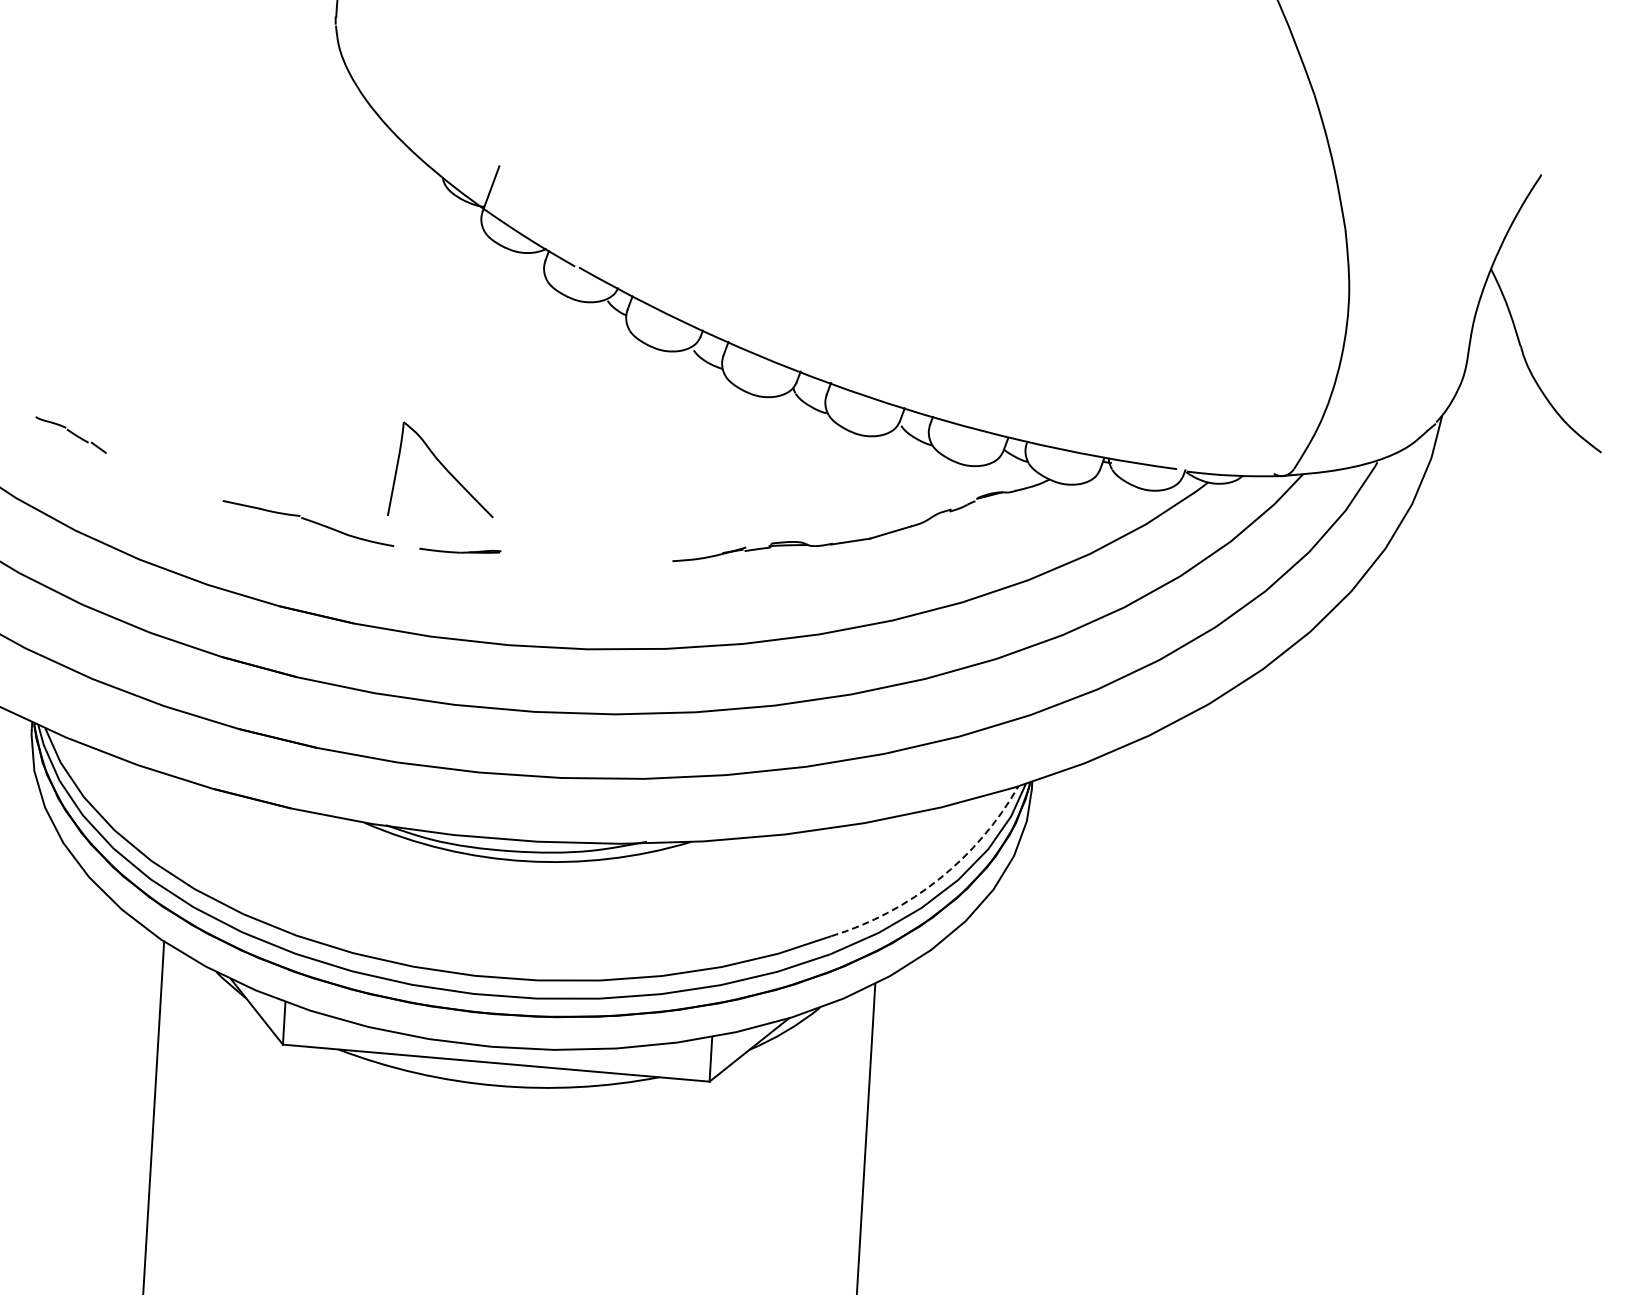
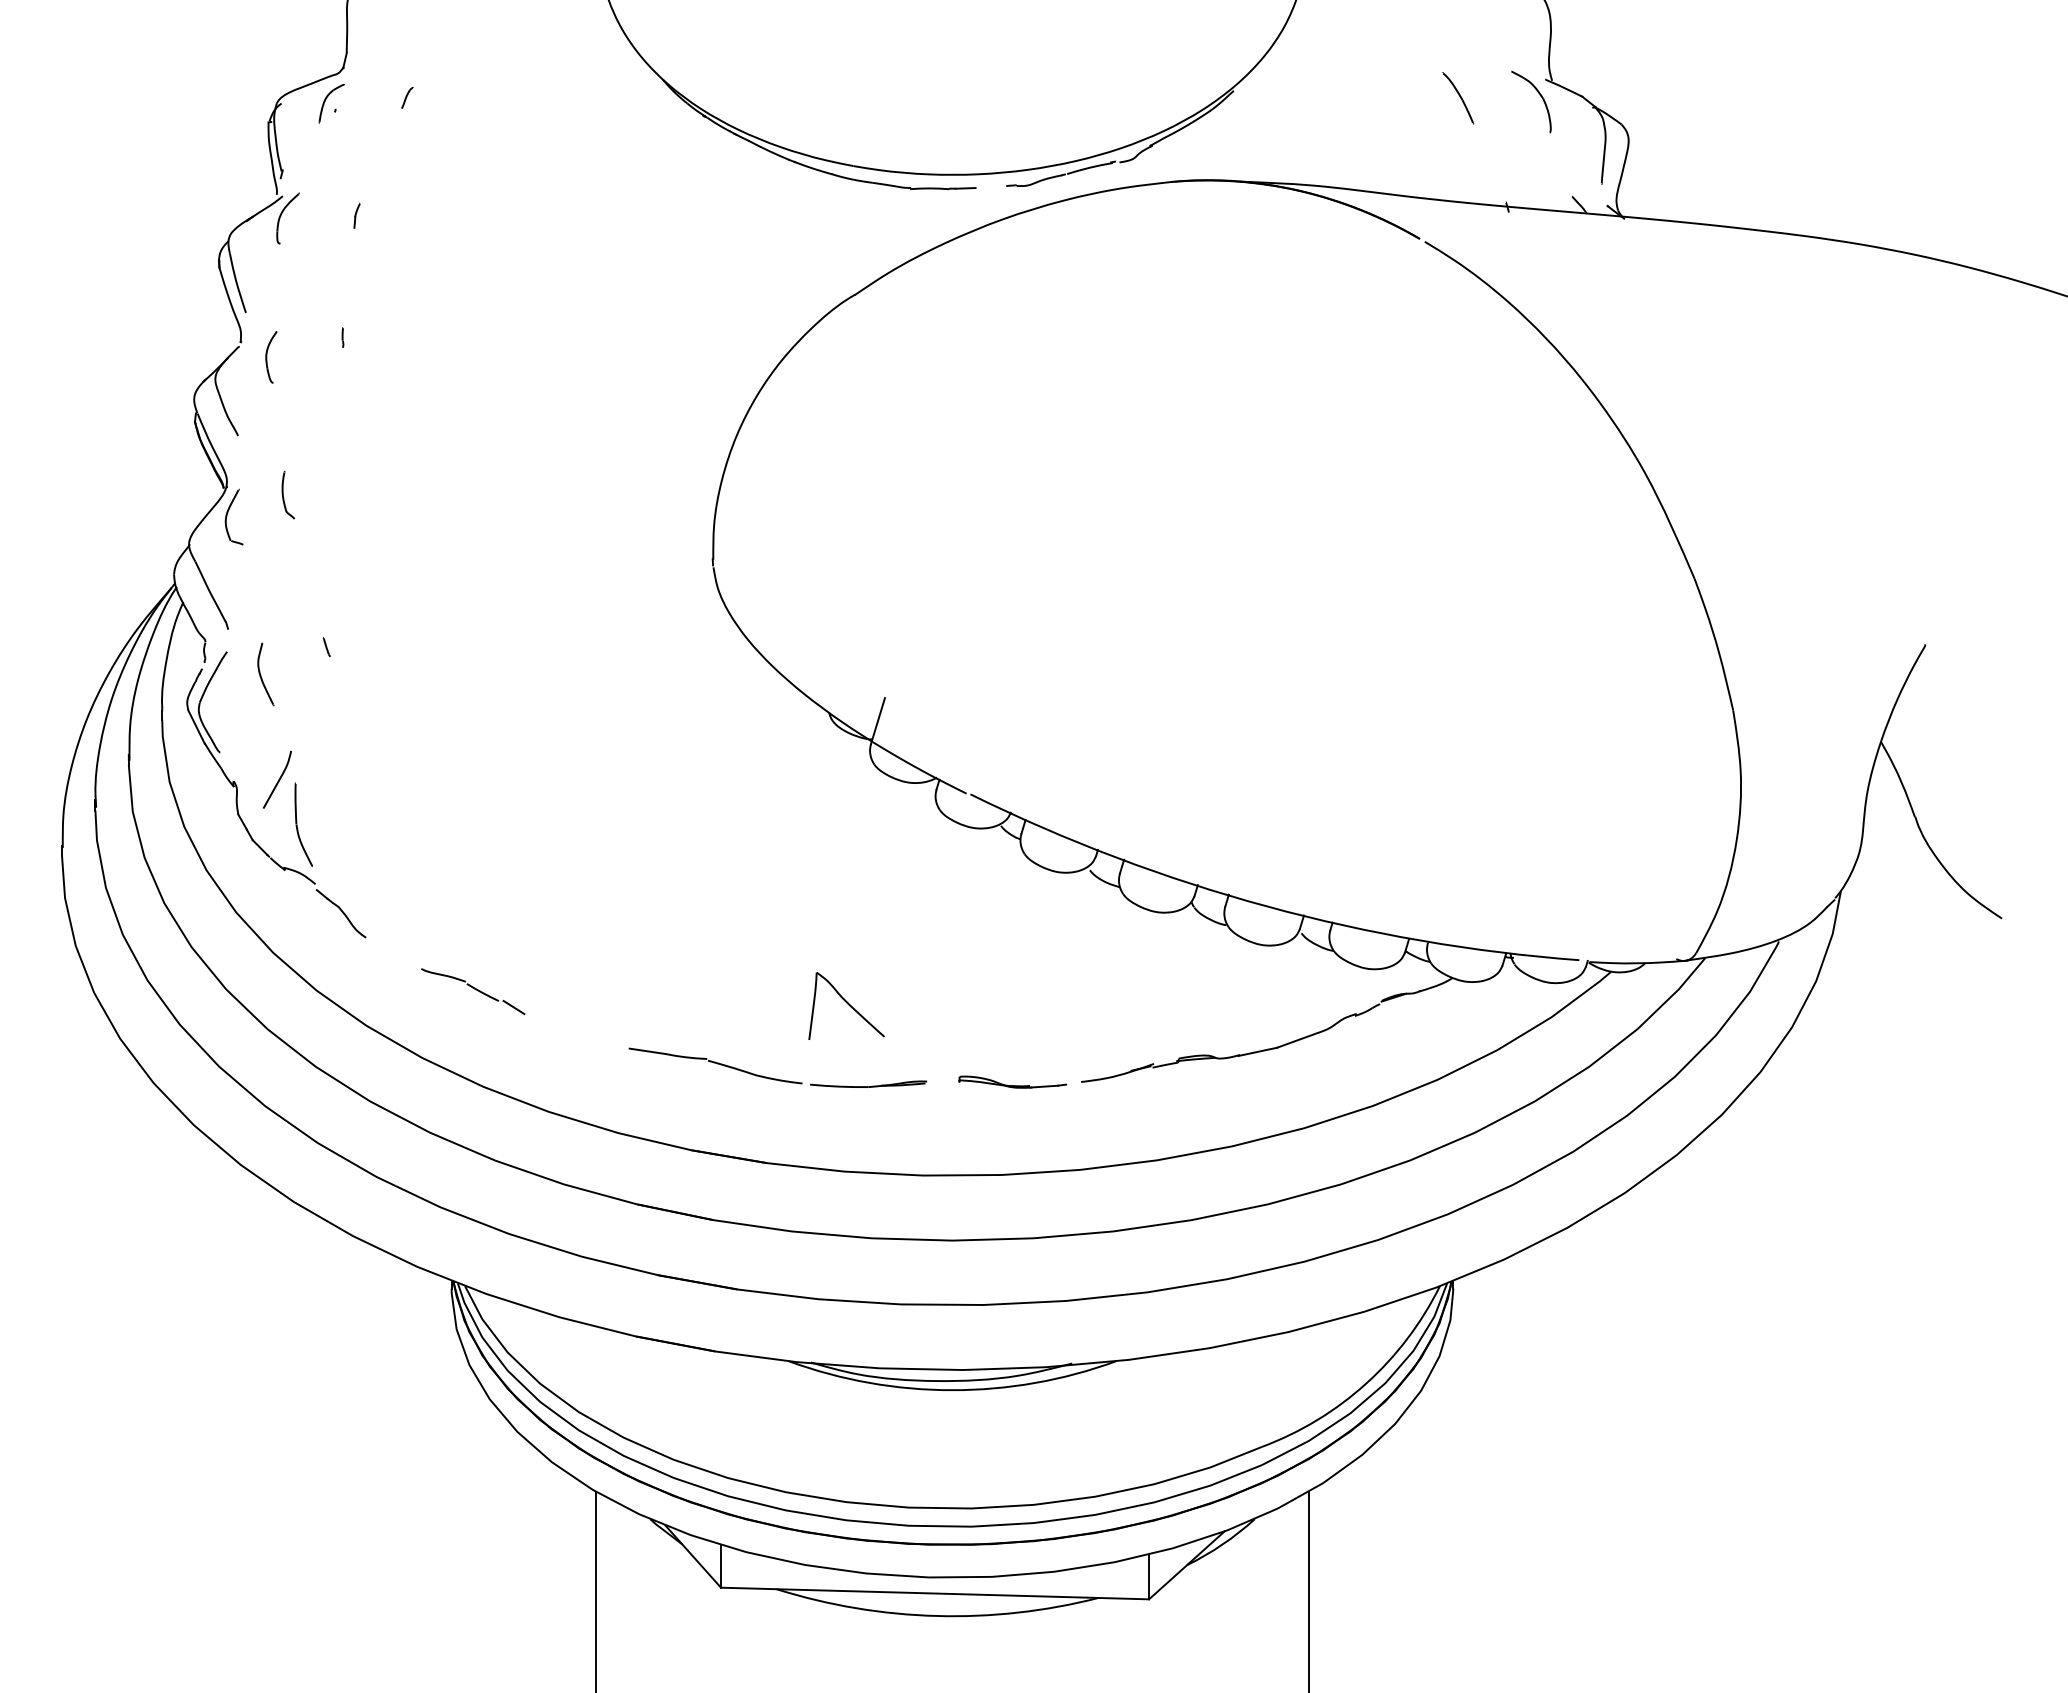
part: (71, 434) -> (473, 991), size x1.43
part: (442, 470) -> (846, 1005), size x0.71
part: (460, 550) -> (868, 1083), size x1.43
part: (603, 556) -> (1012, 1081), added
arc: (939, 879) -> (1366, 1383), dashed -> solid

